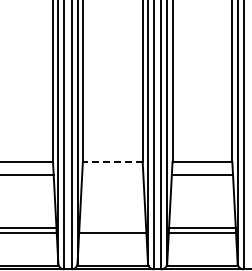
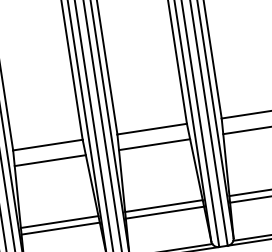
line: (112, 161) -> (151, 129), dashed -> solid
line: (112, 174) -> (154, 144), added
line: (112, 227) -> (163, 205), added

